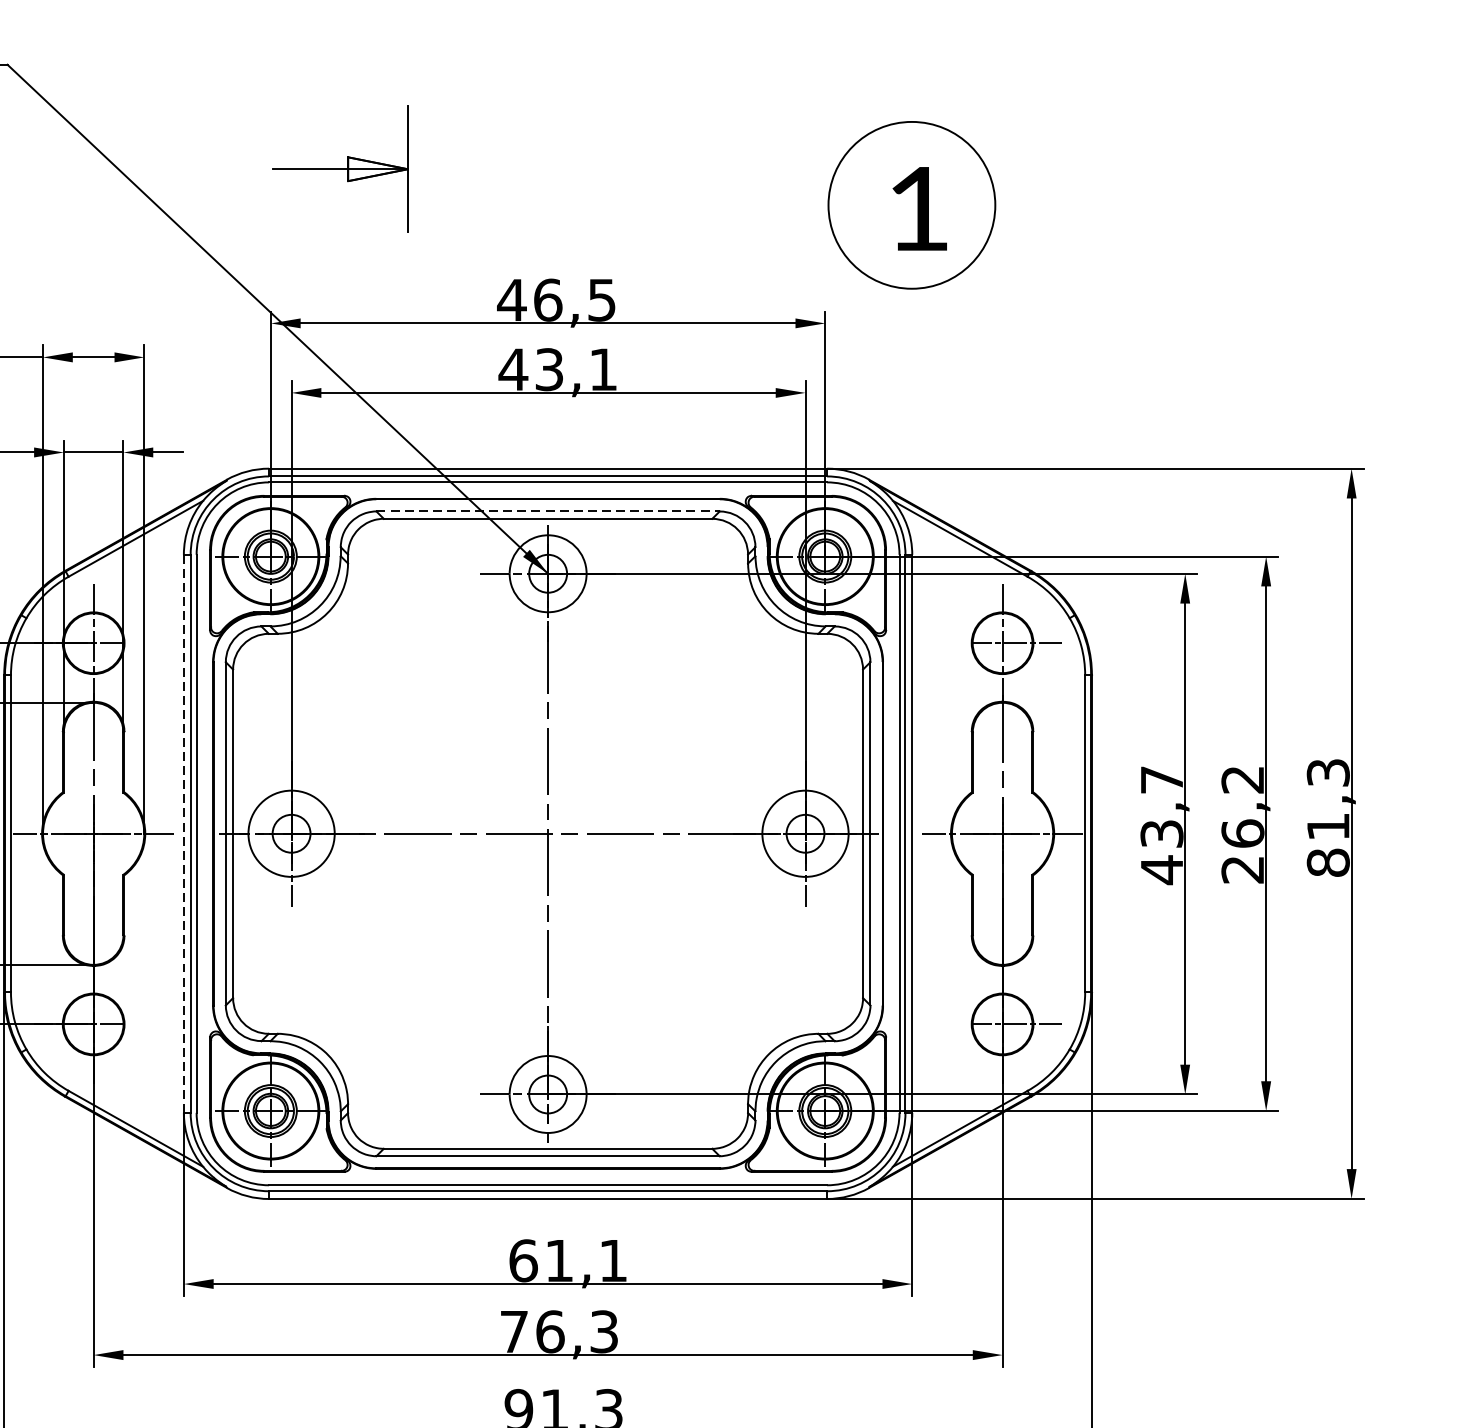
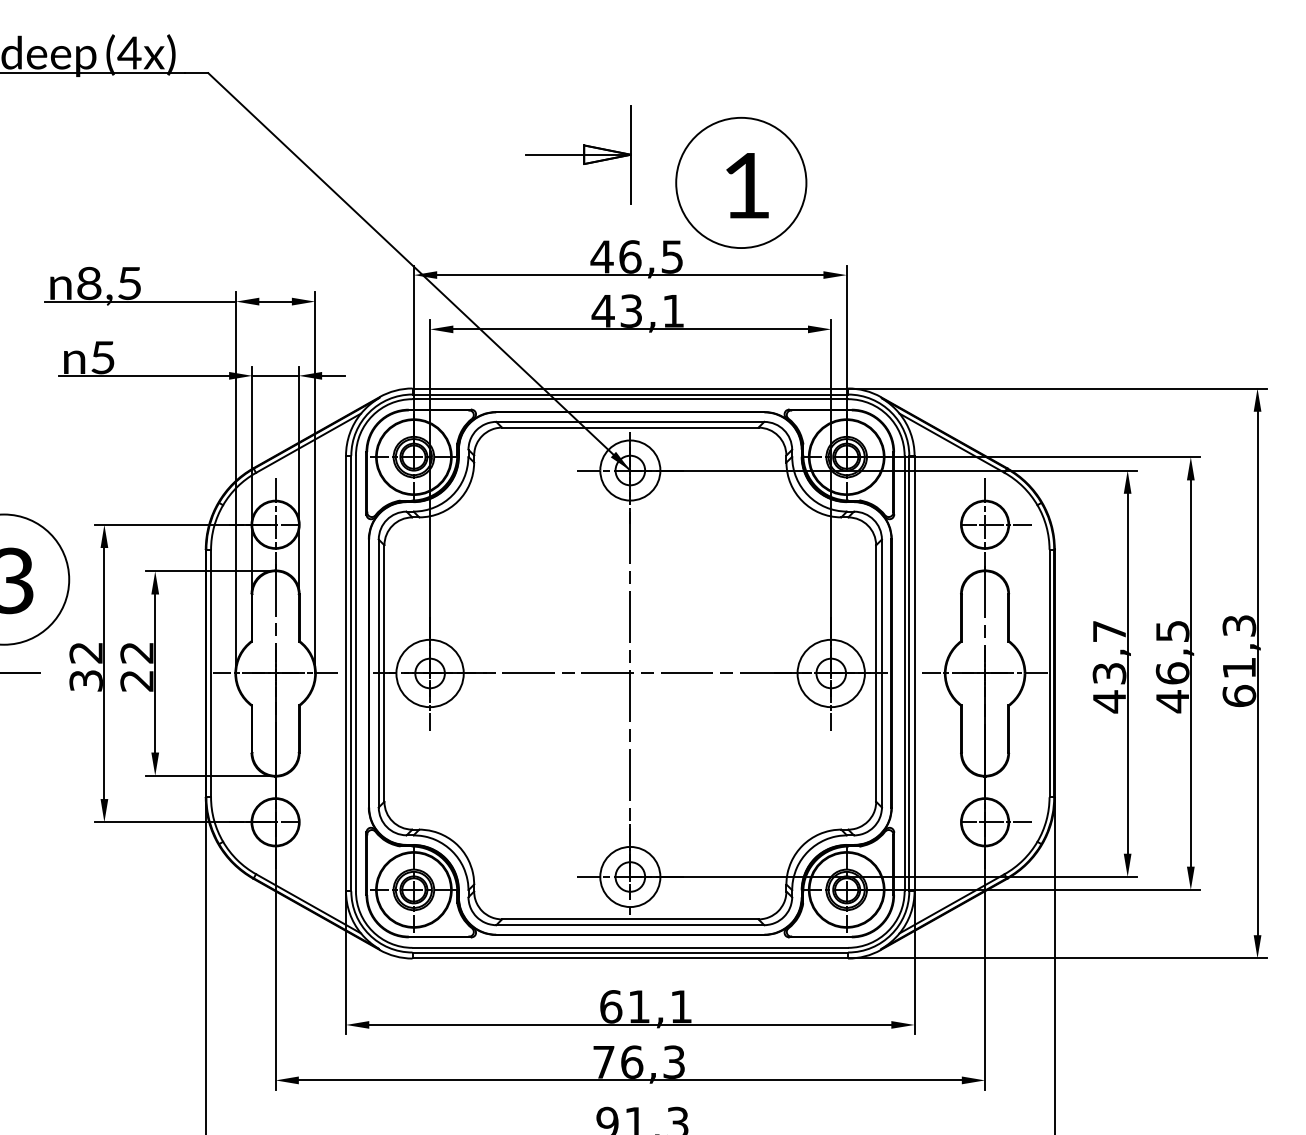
part: (340, 168) -> (578, 154), moved
part: (912, 204) -> (741, 182), moved
line: (548, 510) -> (630, 421), dashed -> solid
text: (1242, 826) -> (1172, 667), 26,2 -> 46,5
line: (184, 833) -> (346, 673), dashed -> solid
text: (1328, 861) -> (1239, 695), 81,3 -> 61,3

